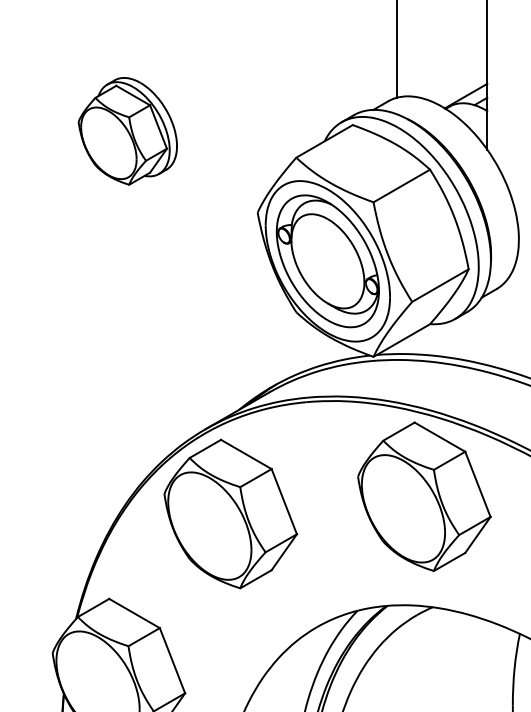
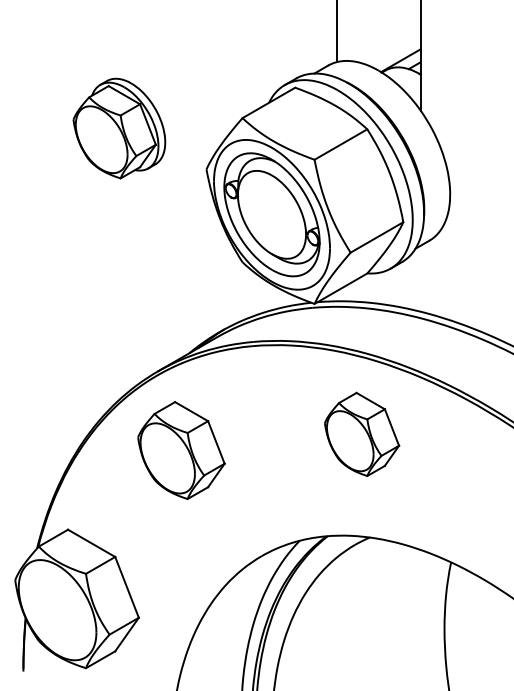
part: (127, 131) -> (119, 128), moved
part: (423, 496) -> (361, 434), size x0.6
part: (230, 513) -> (181, 450), size x0.7

